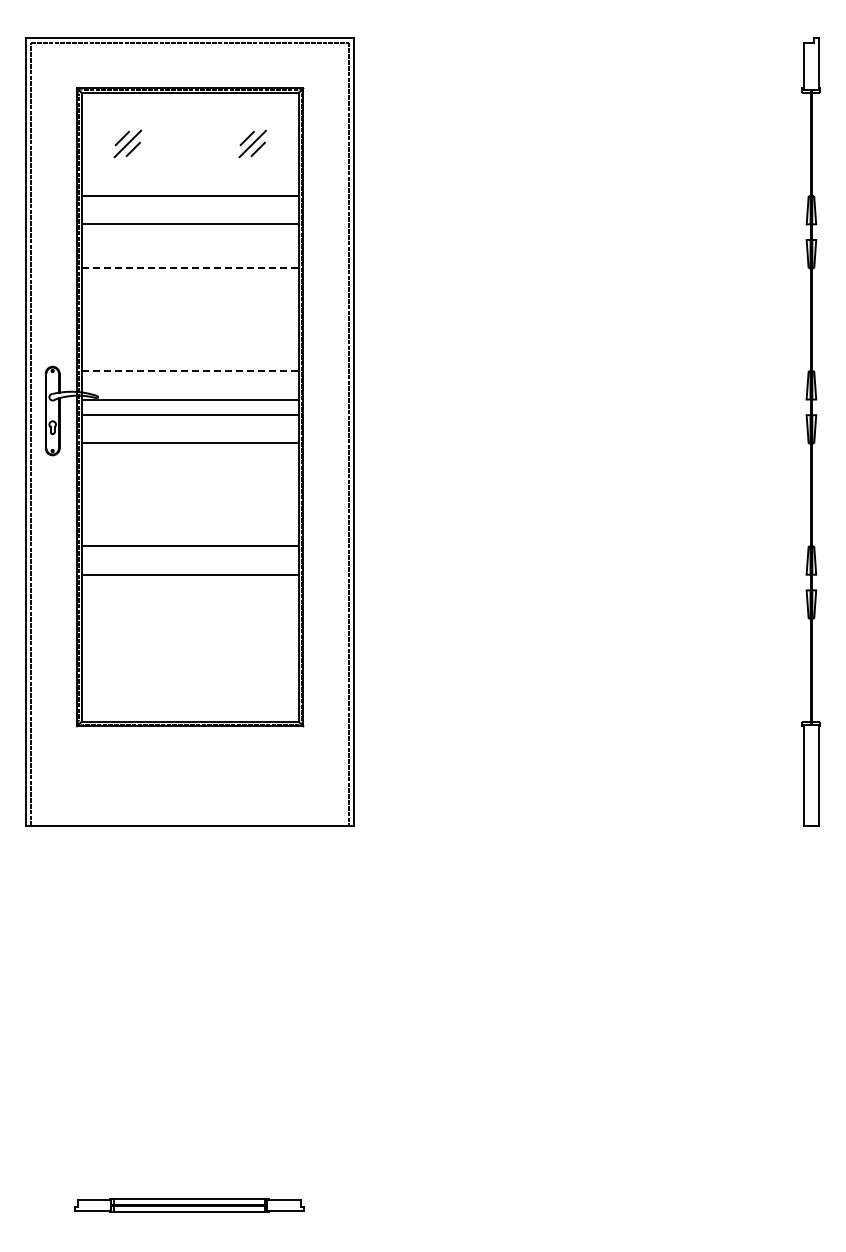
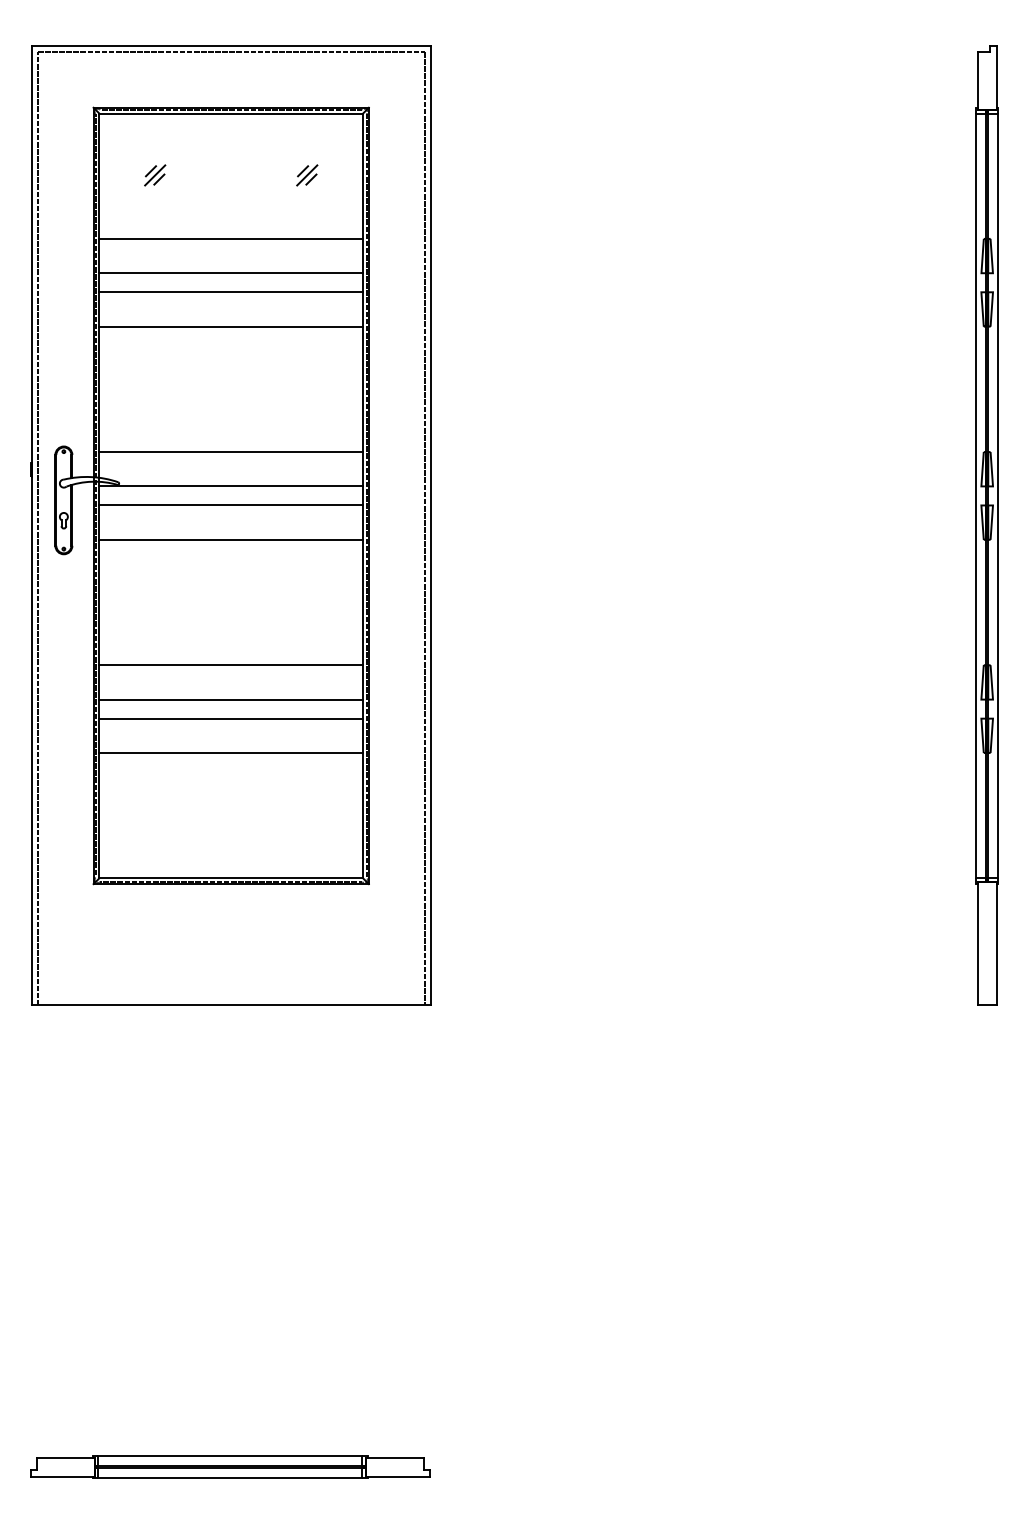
part: (127, 143) -> (154, 174), size x0.62
part: (252, 143) -> (307, 174), size x0.62
line: (189, 239) -> (230, 291), added
line: (190, 268) -> (231, 326), dashed -> solid
line: (190, 371) -> (231, 452), dashed -> solid
line: (802, 407) -> (976, 496), added
line: (820, 407) -> (998, 496), added
line: (189, 590) -> (230, 718), added
line: (189, 618) -> (230, 752), added
part: (189, 1205) -> (230, 1467), size x1.43

